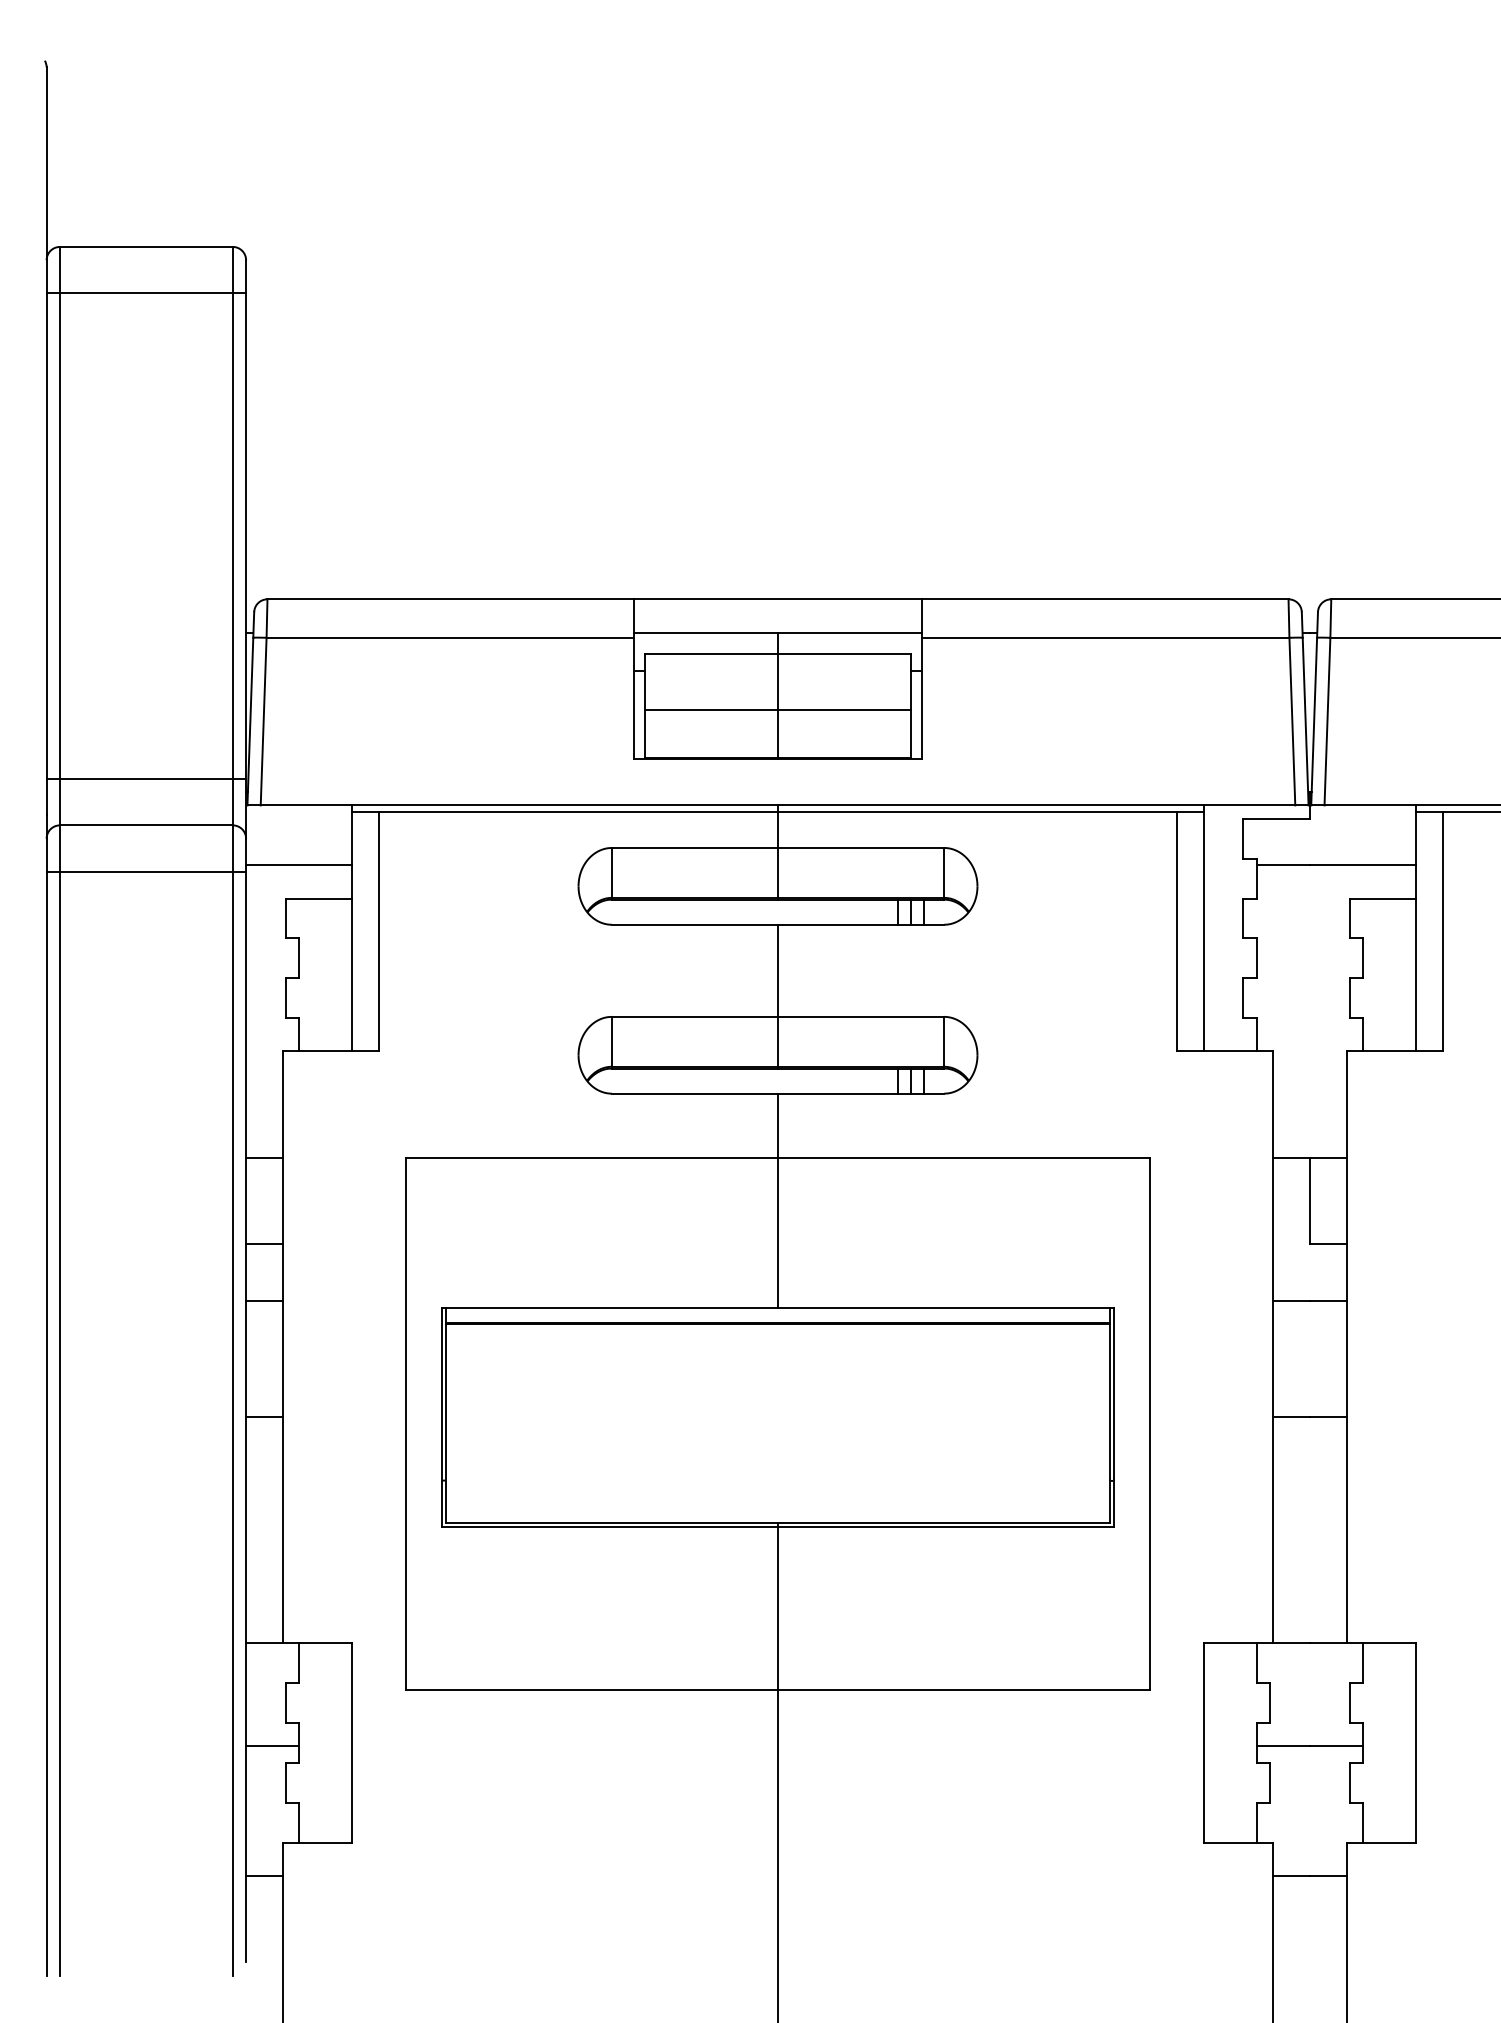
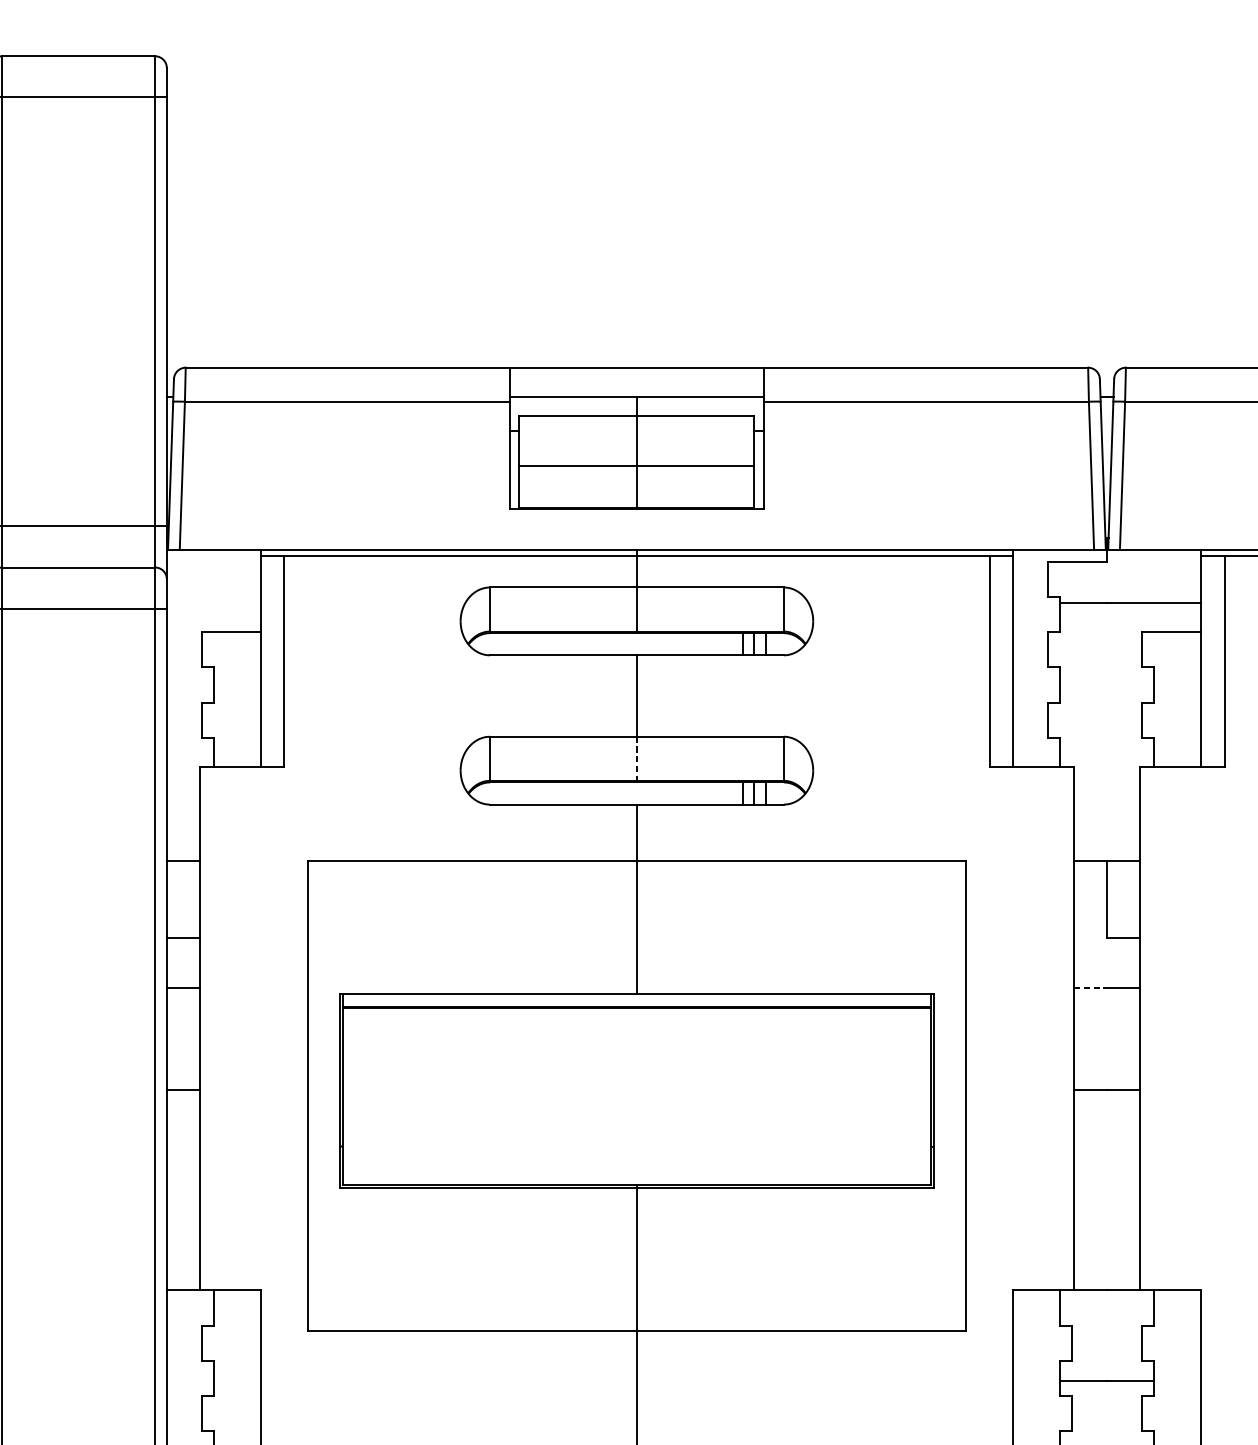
line: (299, 865) -> (214, 602), removed
line: (778, 1041) -> (637, 758), solid -> dashed
line: (1291, 1300) -> (1090, 987), solid -> dashed
line: (272, 1746) -> (190, 1381), removed

